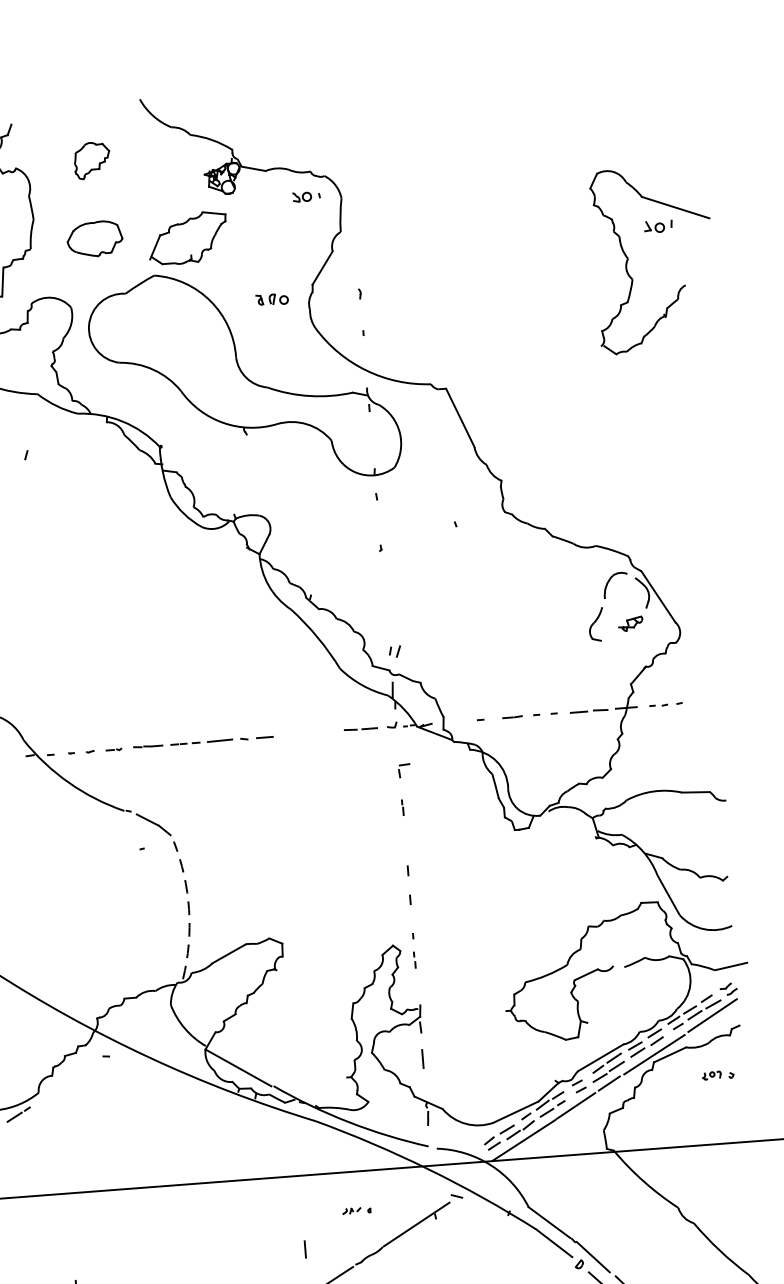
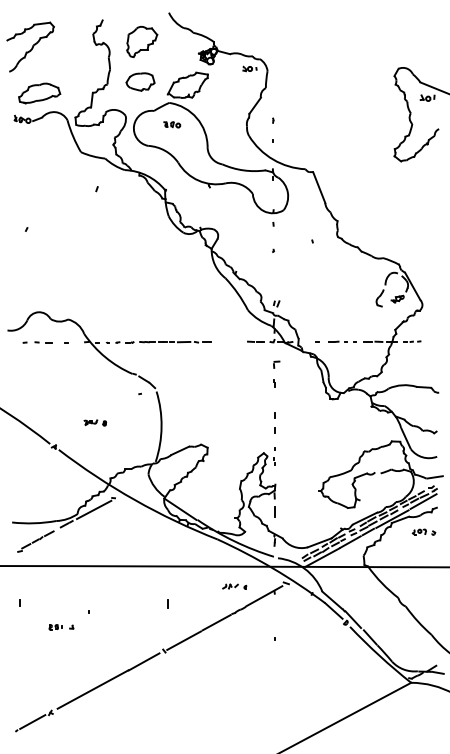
part: (92, 159) -> (142, 41), size x1.67
part: (272, 298) -> (172, 124), moved
arc: (188, 909) -> (161, 426), dashed -> solid
part: (57, 911) -> (94, 422), added
part: (717, 1074) -> (423, 531), size x1.43
line: (70, 1081) -> (94, 509), added
part: (356, 1210) -> (234, 586), size x1.67
line: (304, 1248) -> (167, 603), moved

